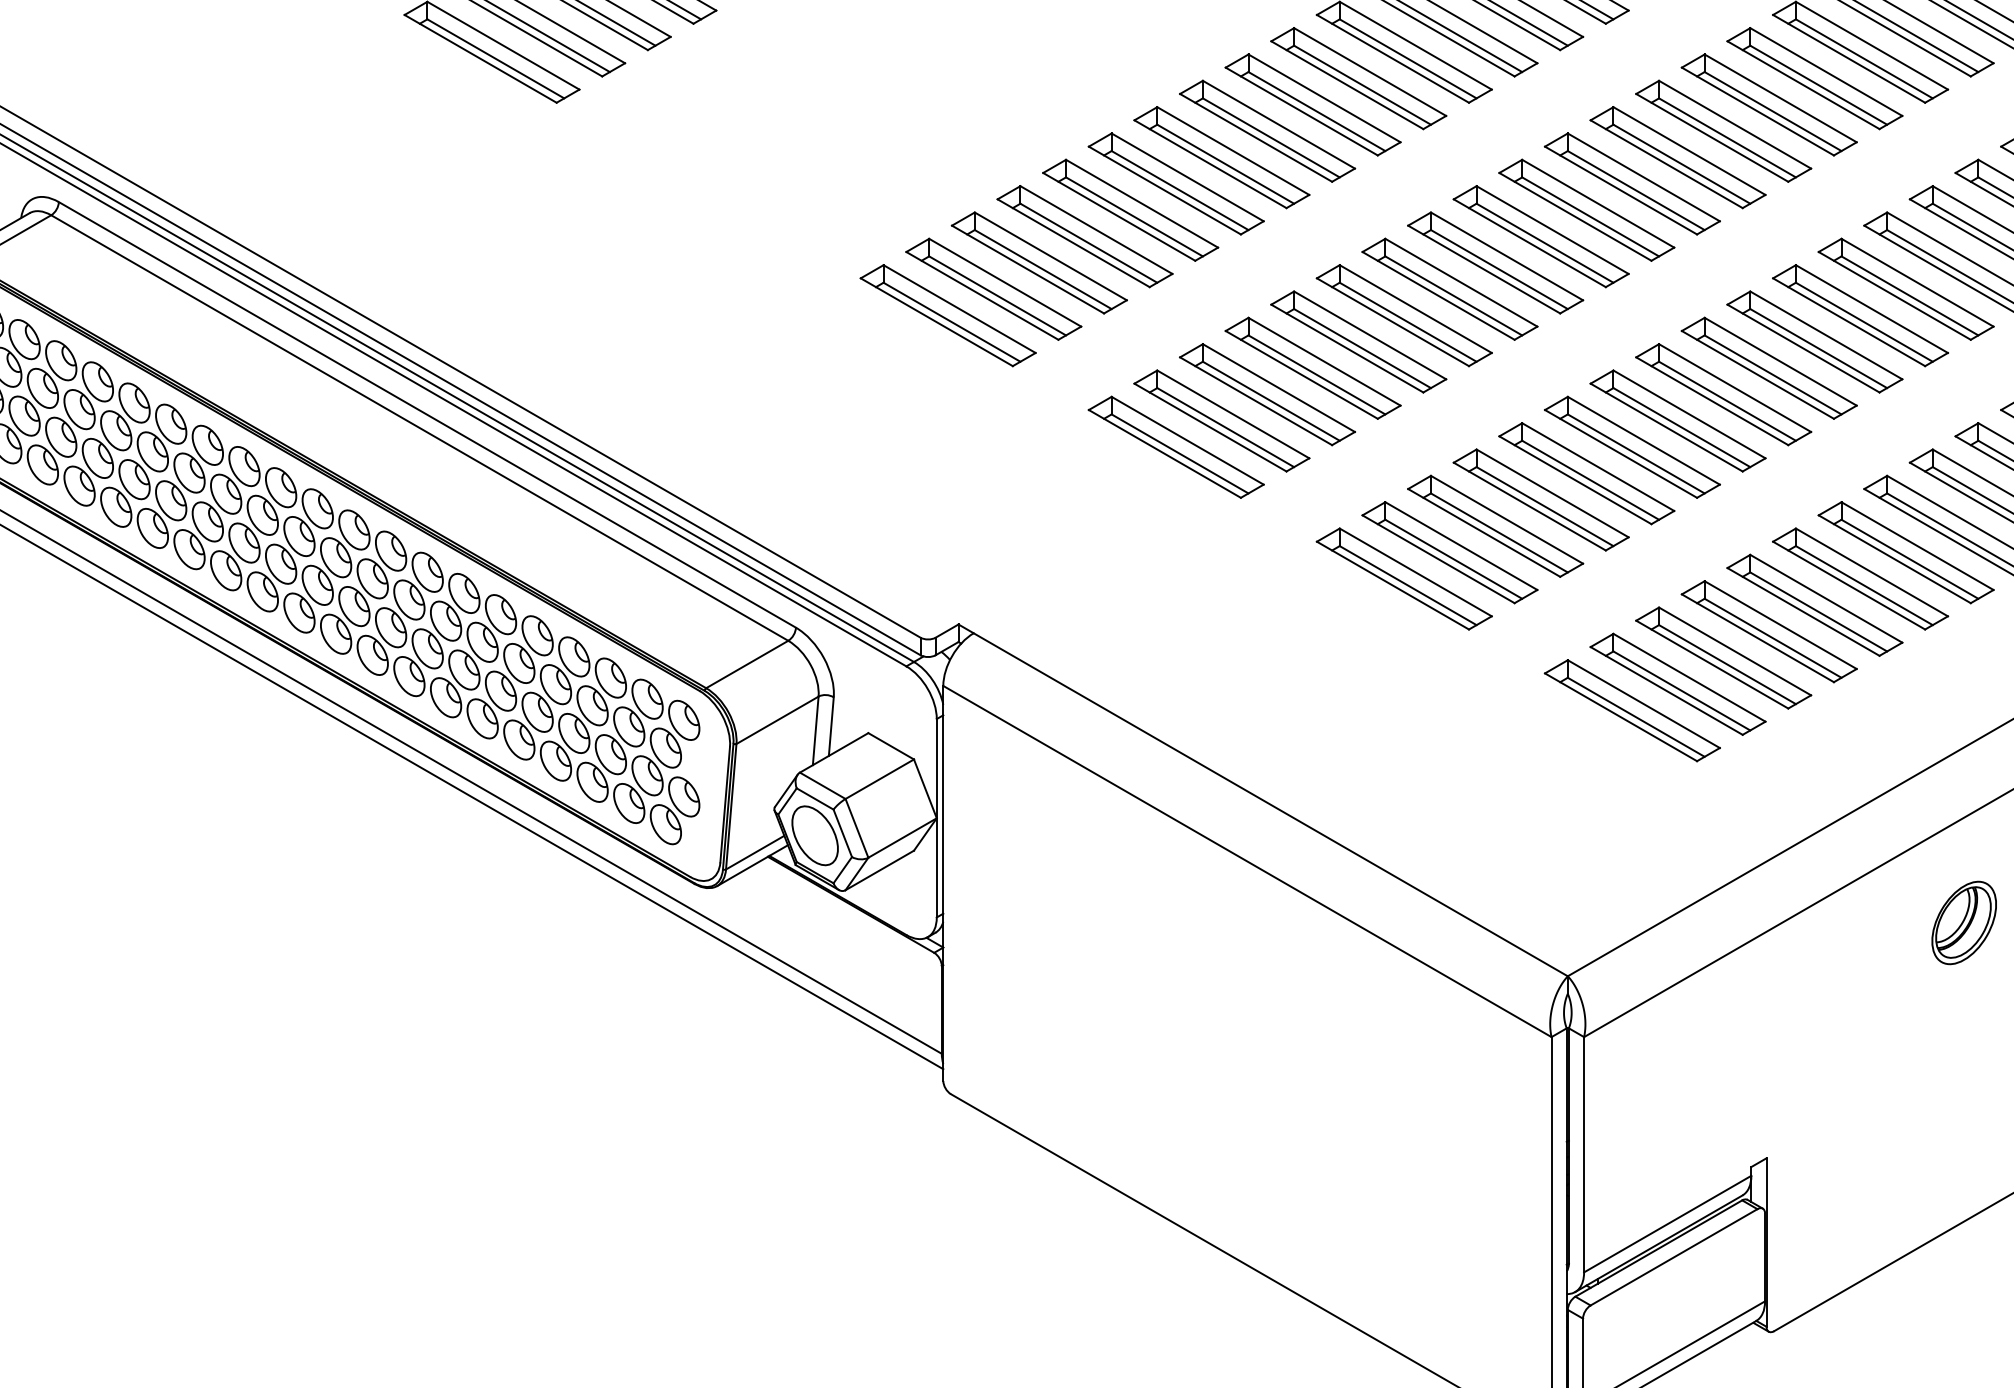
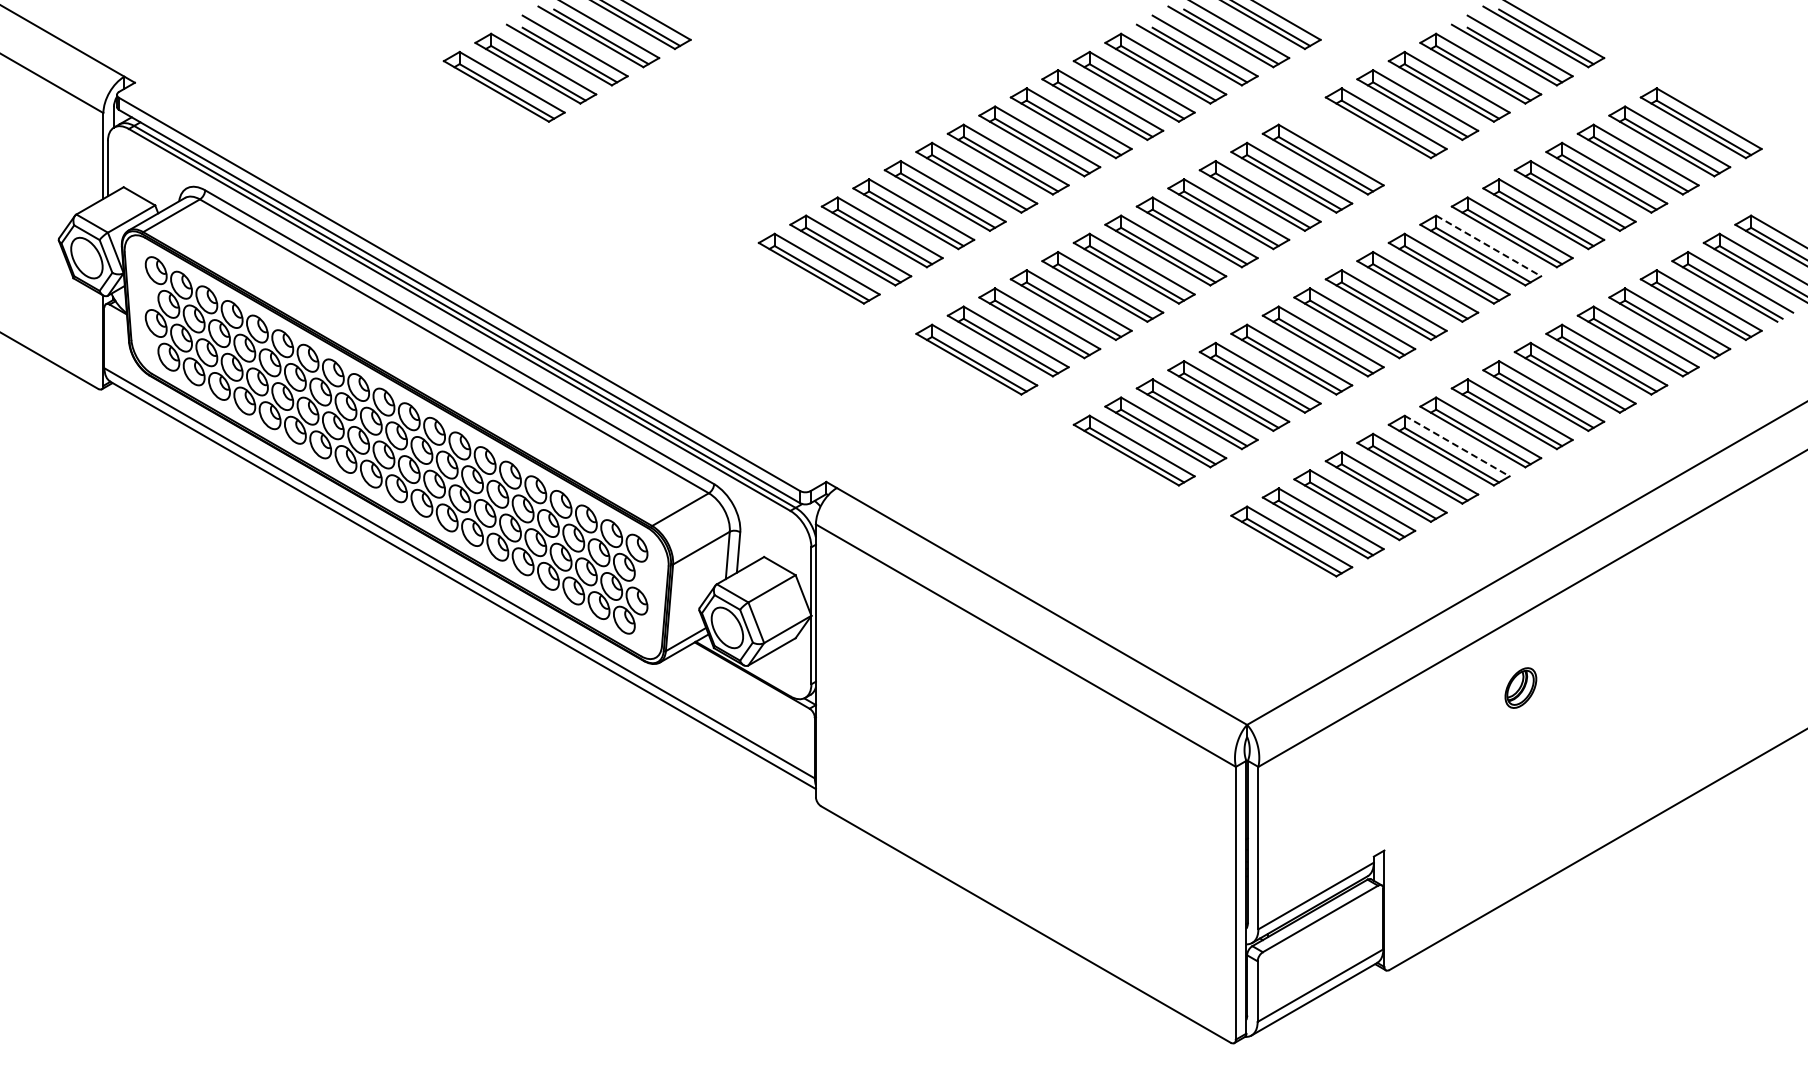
part: (1723, 131) -> (1354, 141), removed
line: (1917, 283) -> (1488, 246), solid -> dashed
line: (1872, 573) -> (1457, 446), solid -> dashed
part: (1963, 922) -> (1520, 687), size x0.7

